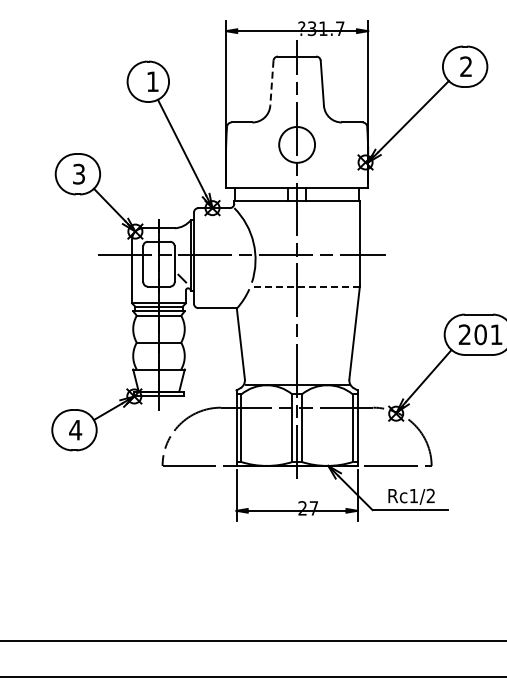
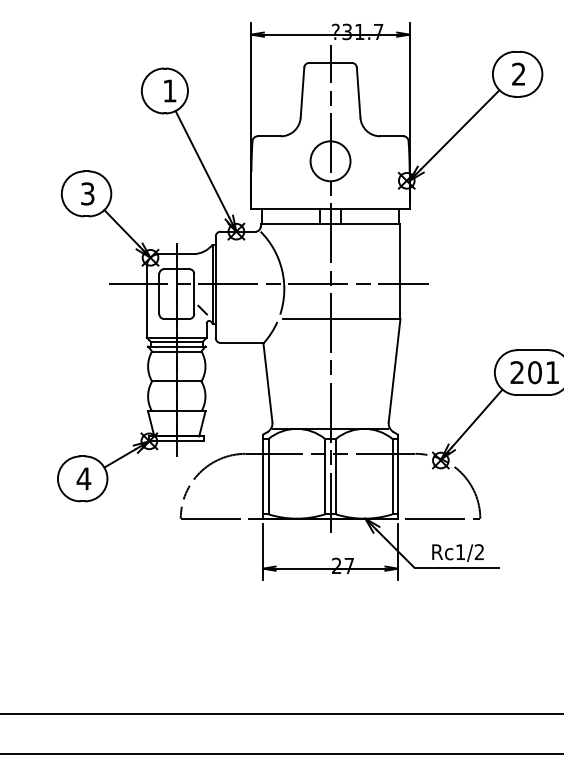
line: (271, 83) -> (302, 92), dashed -> solid
line: (306, 286) -> (341, 318), dashed -> solid

